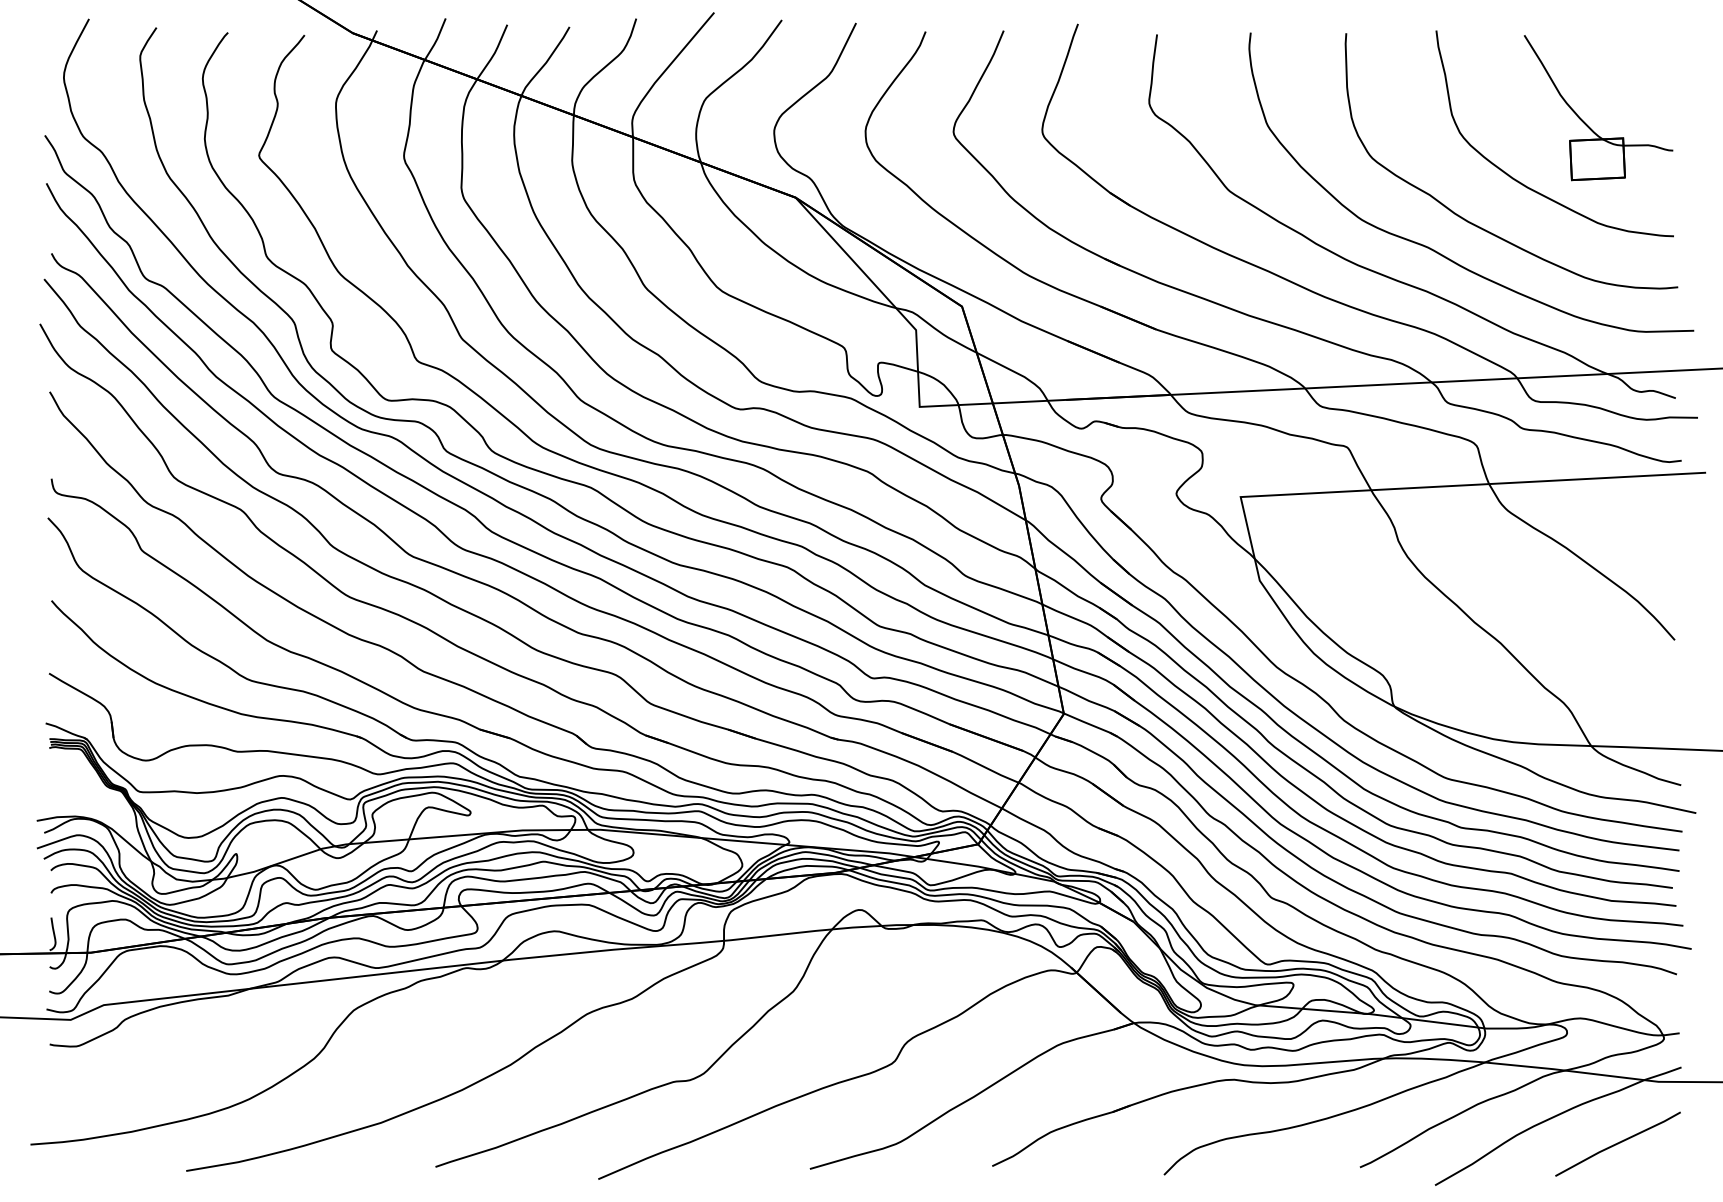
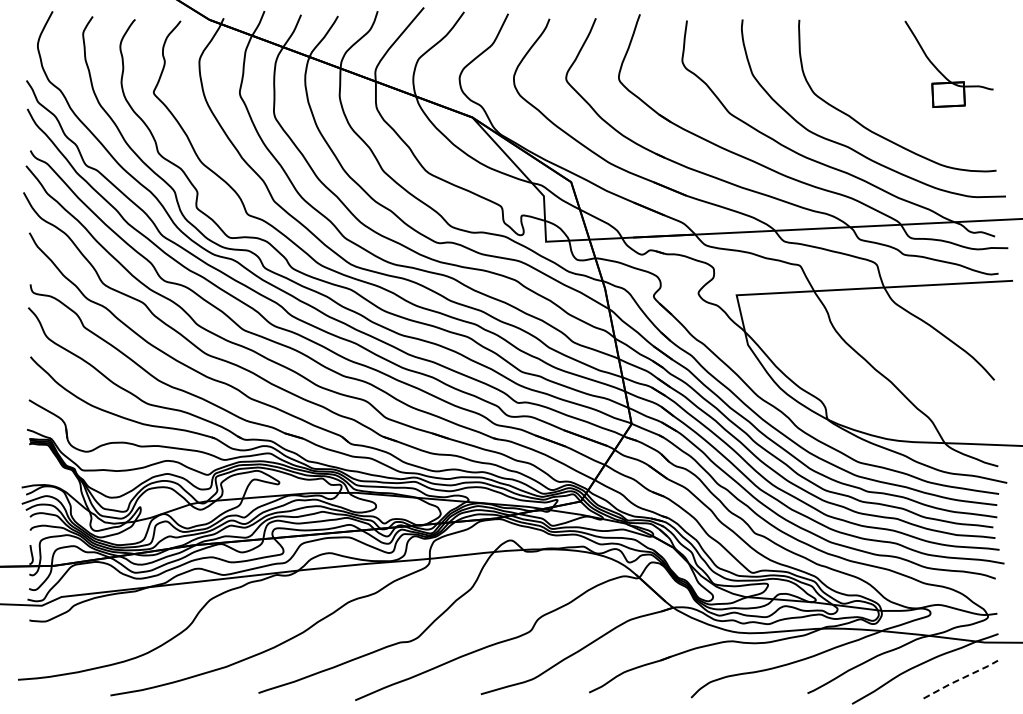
curve: (1523, 182) -> (904, 108), removed
line: (1619, 1142) -> (961, 678), solid -> dashed

